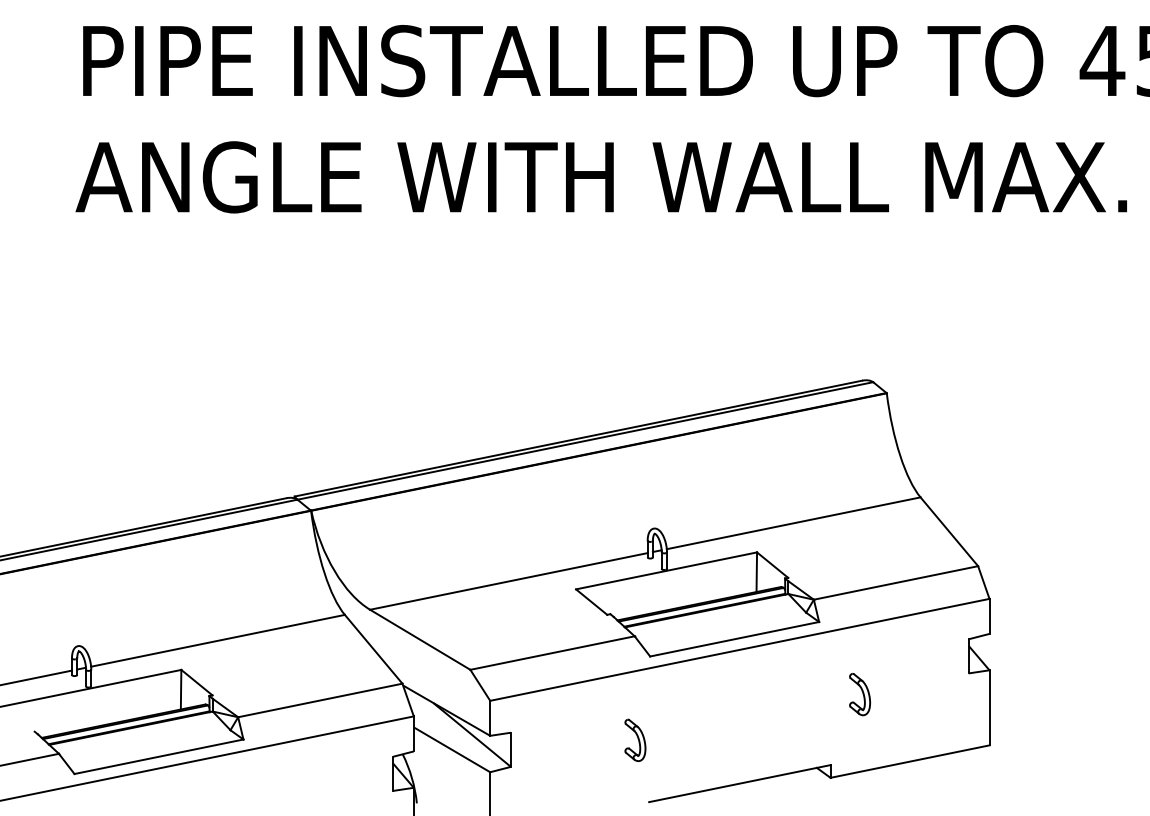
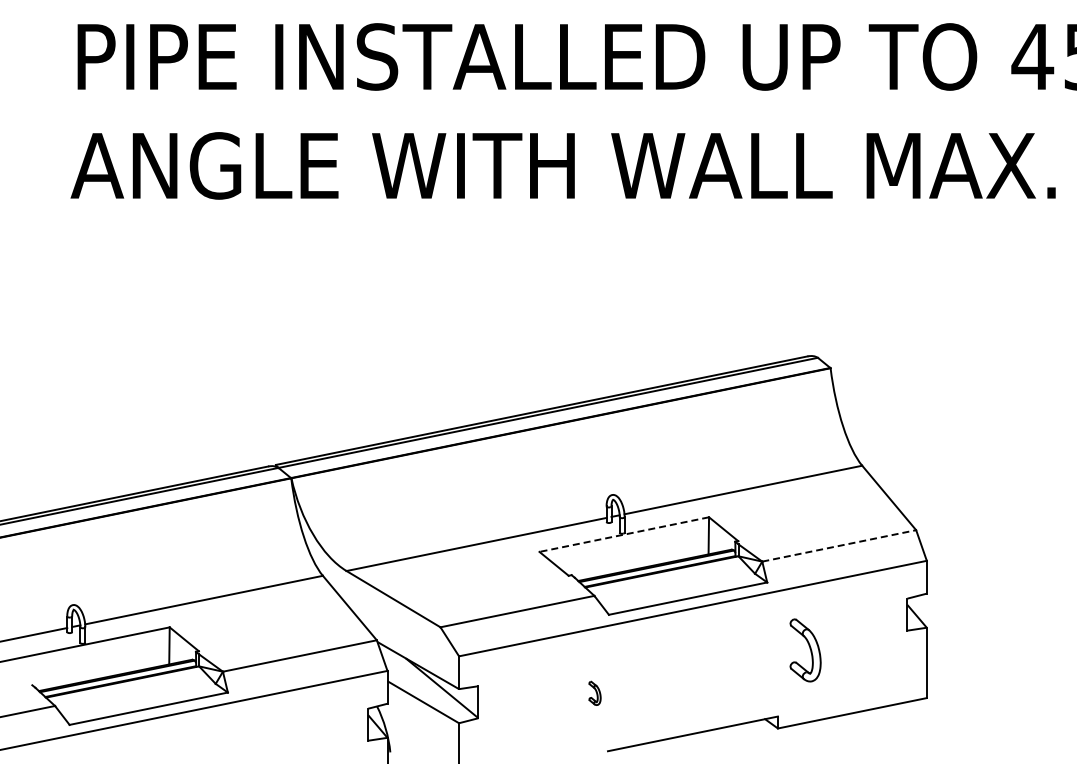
line: (666, 570) -> (624, 534), solid -> dashed
line: (896, 582) -> (839, 545), solid -> dashed
part: (859, 694) -> (805, 650), size x1.6
part: (634, 740) -> (594, 693), size x0.6

